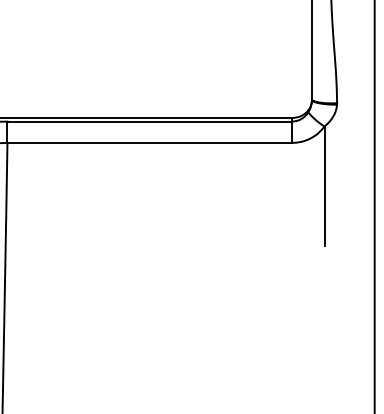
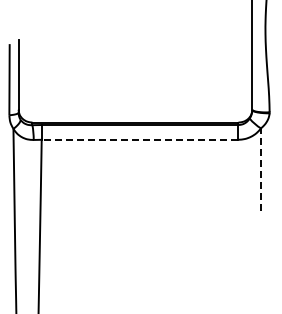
line: (148, 142) -> (139, 139), solid -> dashed
line: (323, 185) -> (260, 169), solid -> dashed

